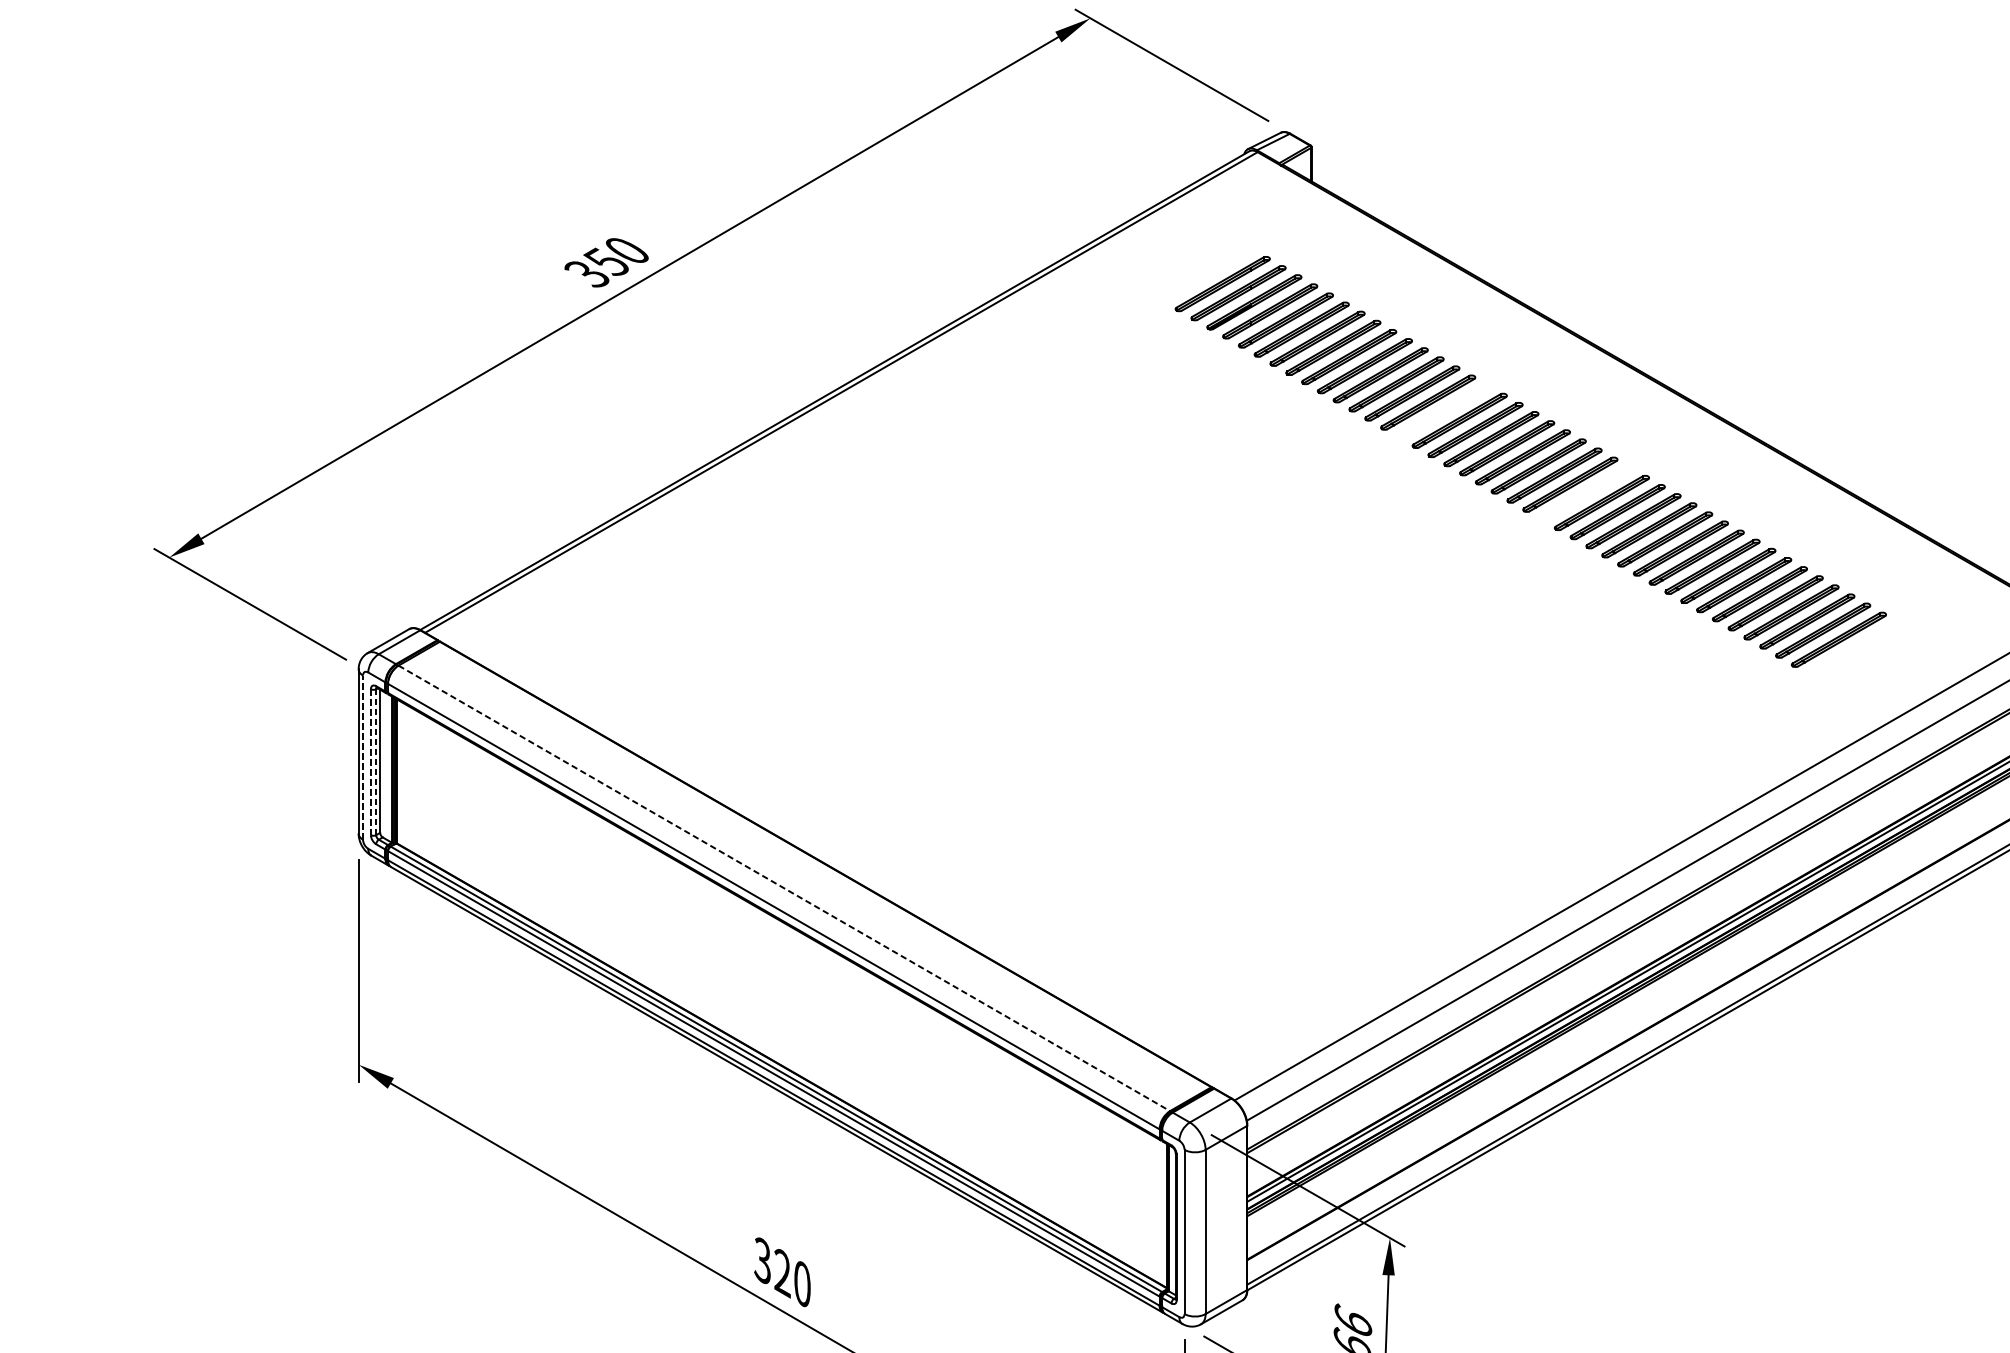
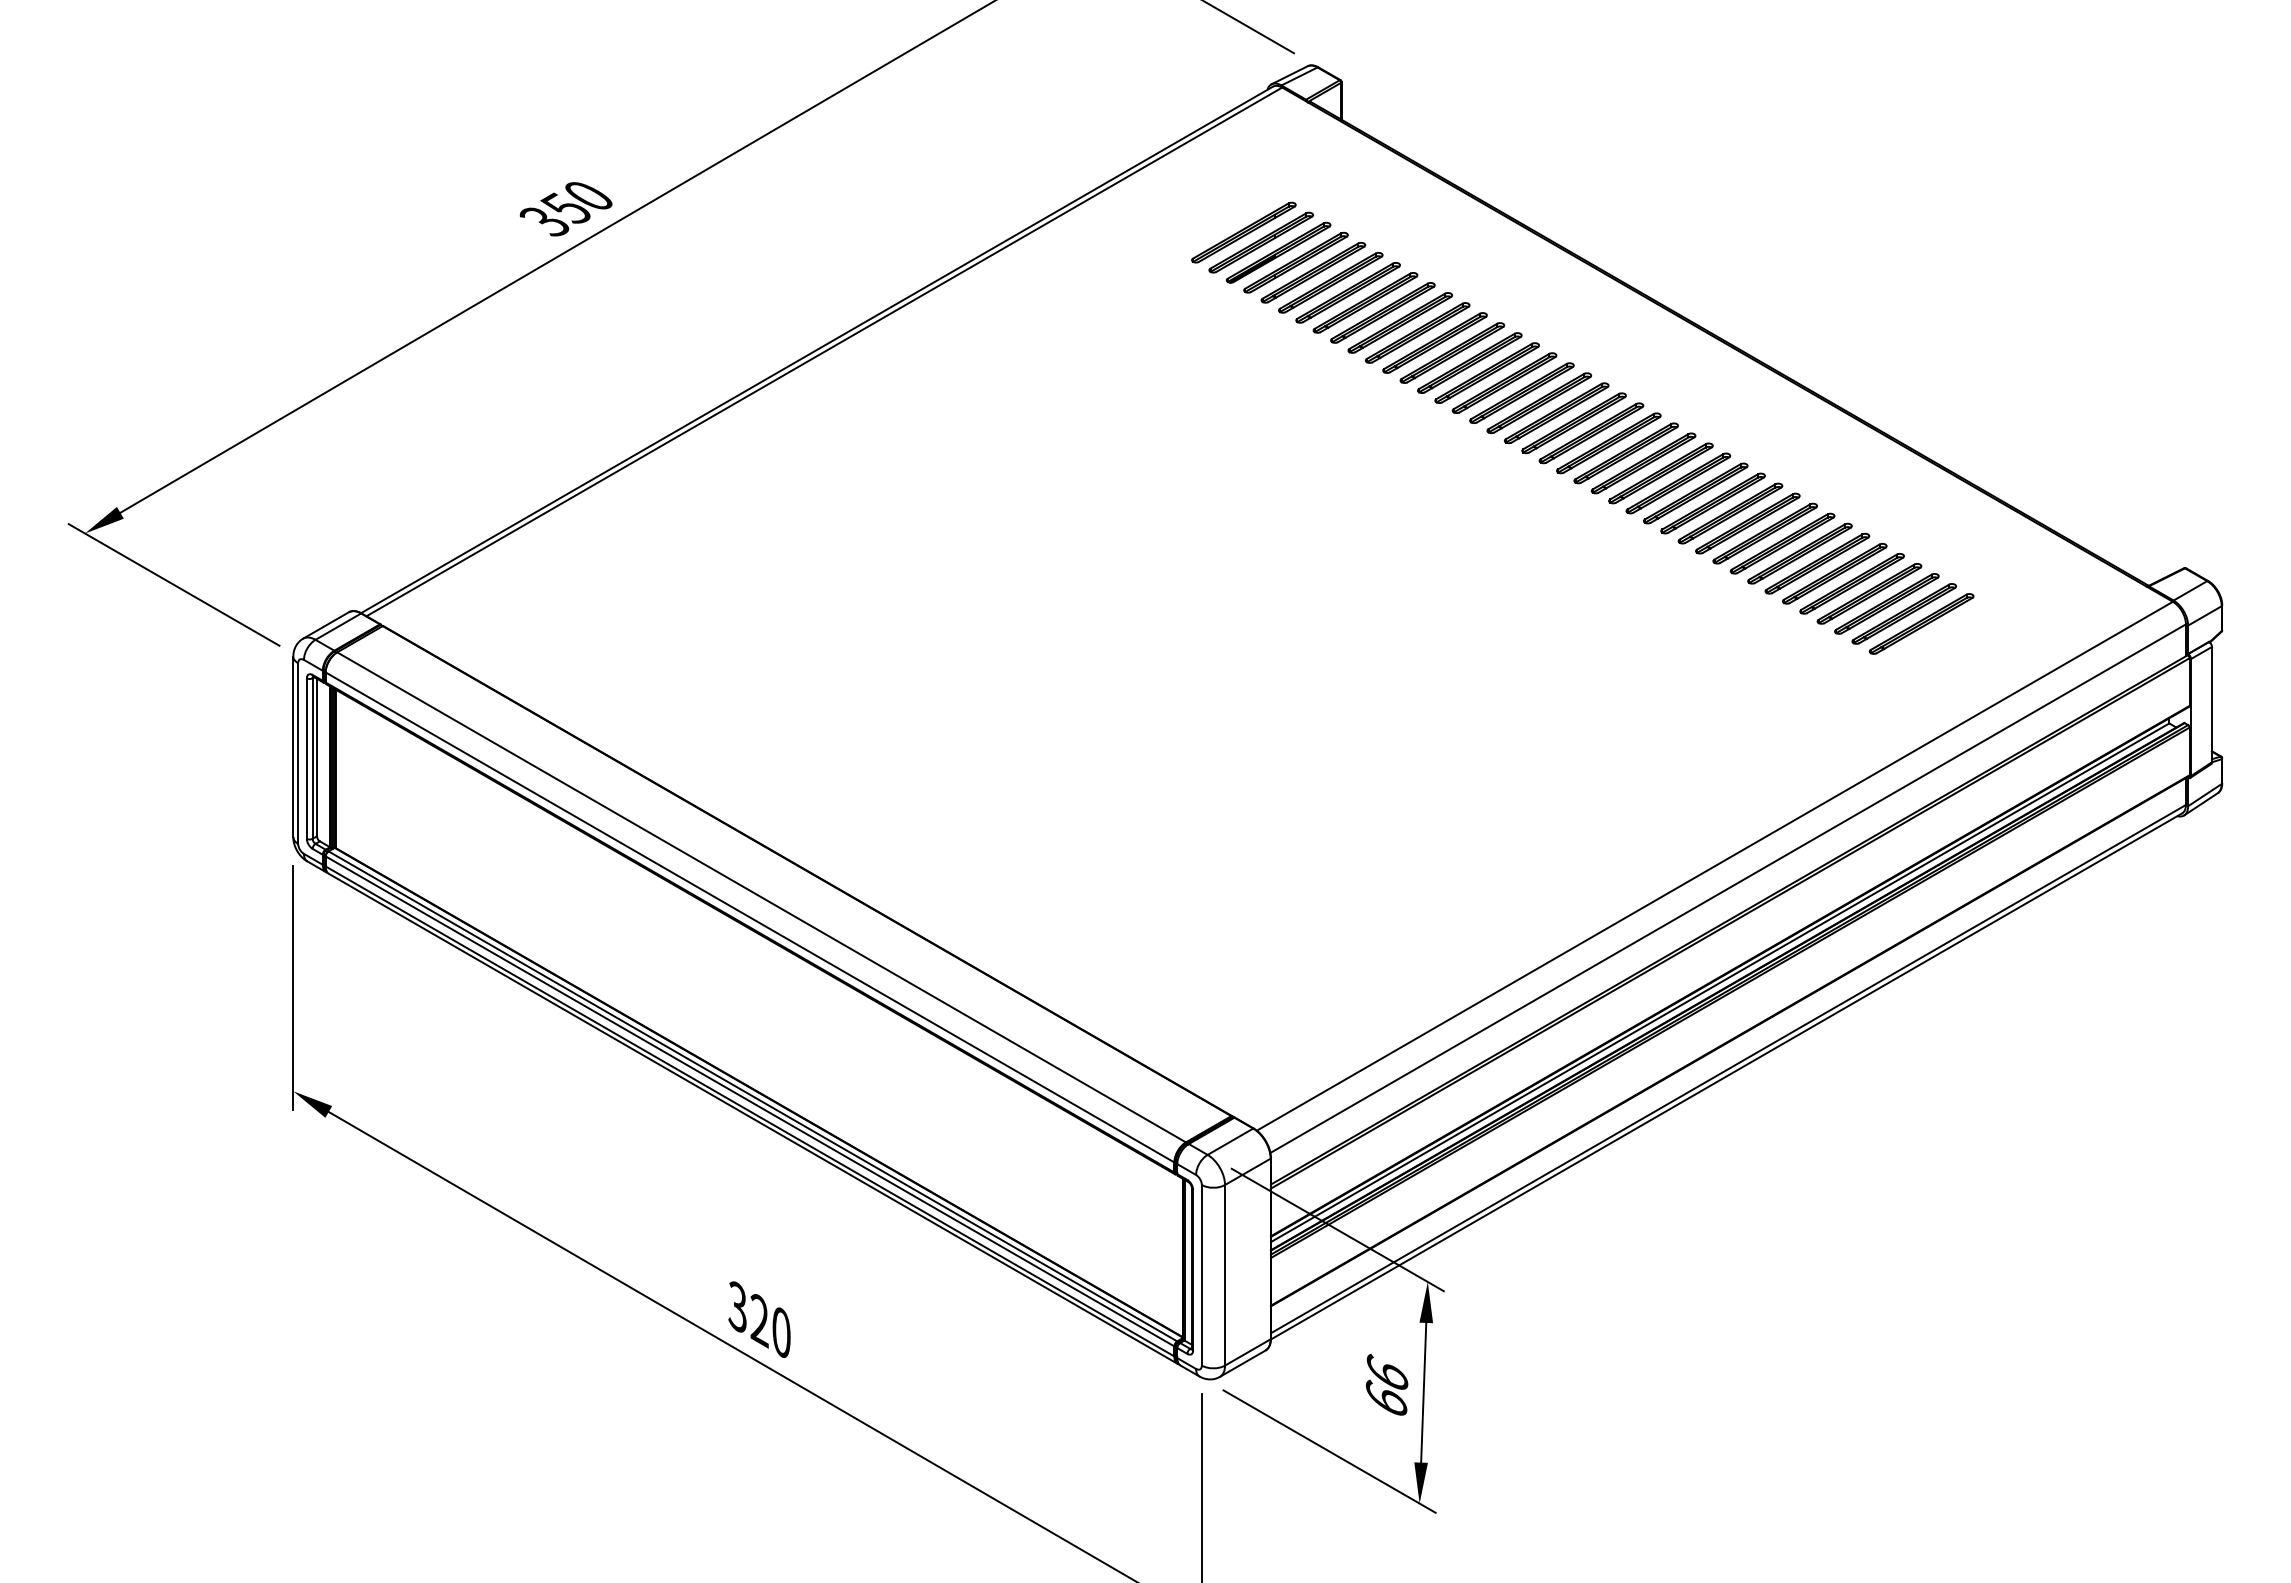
part: (1443, 411) -> (1486, 372), added
part: (1586, 493) -> (1643, 463), added
line: (363, 757) -> (298, 753), dashed -> solid
line: (376, 762) -> (312, 758), dashed -> solid
line: (370, 763) -> (306, 759), dashed -> solid
line: (784, 888) -> (761, 897), dashed -> solid

